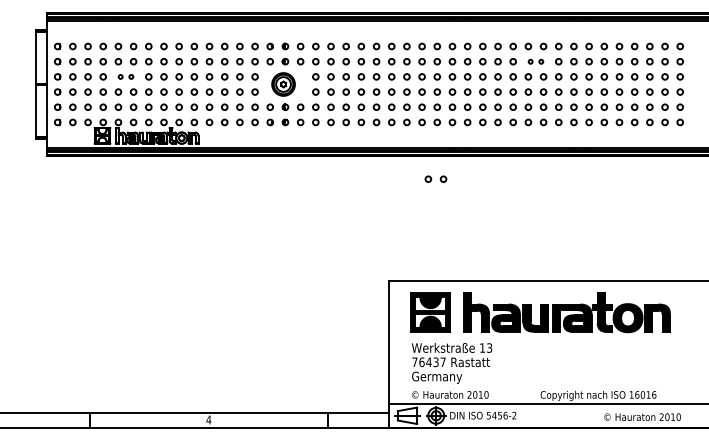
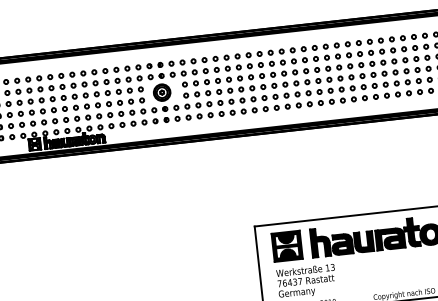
part: (535, 61) -> (343, 55), size x1.43
part: (125, 76) -> (46, 99), size x1.43
part: (435, 178) -> (279, 148), removed

